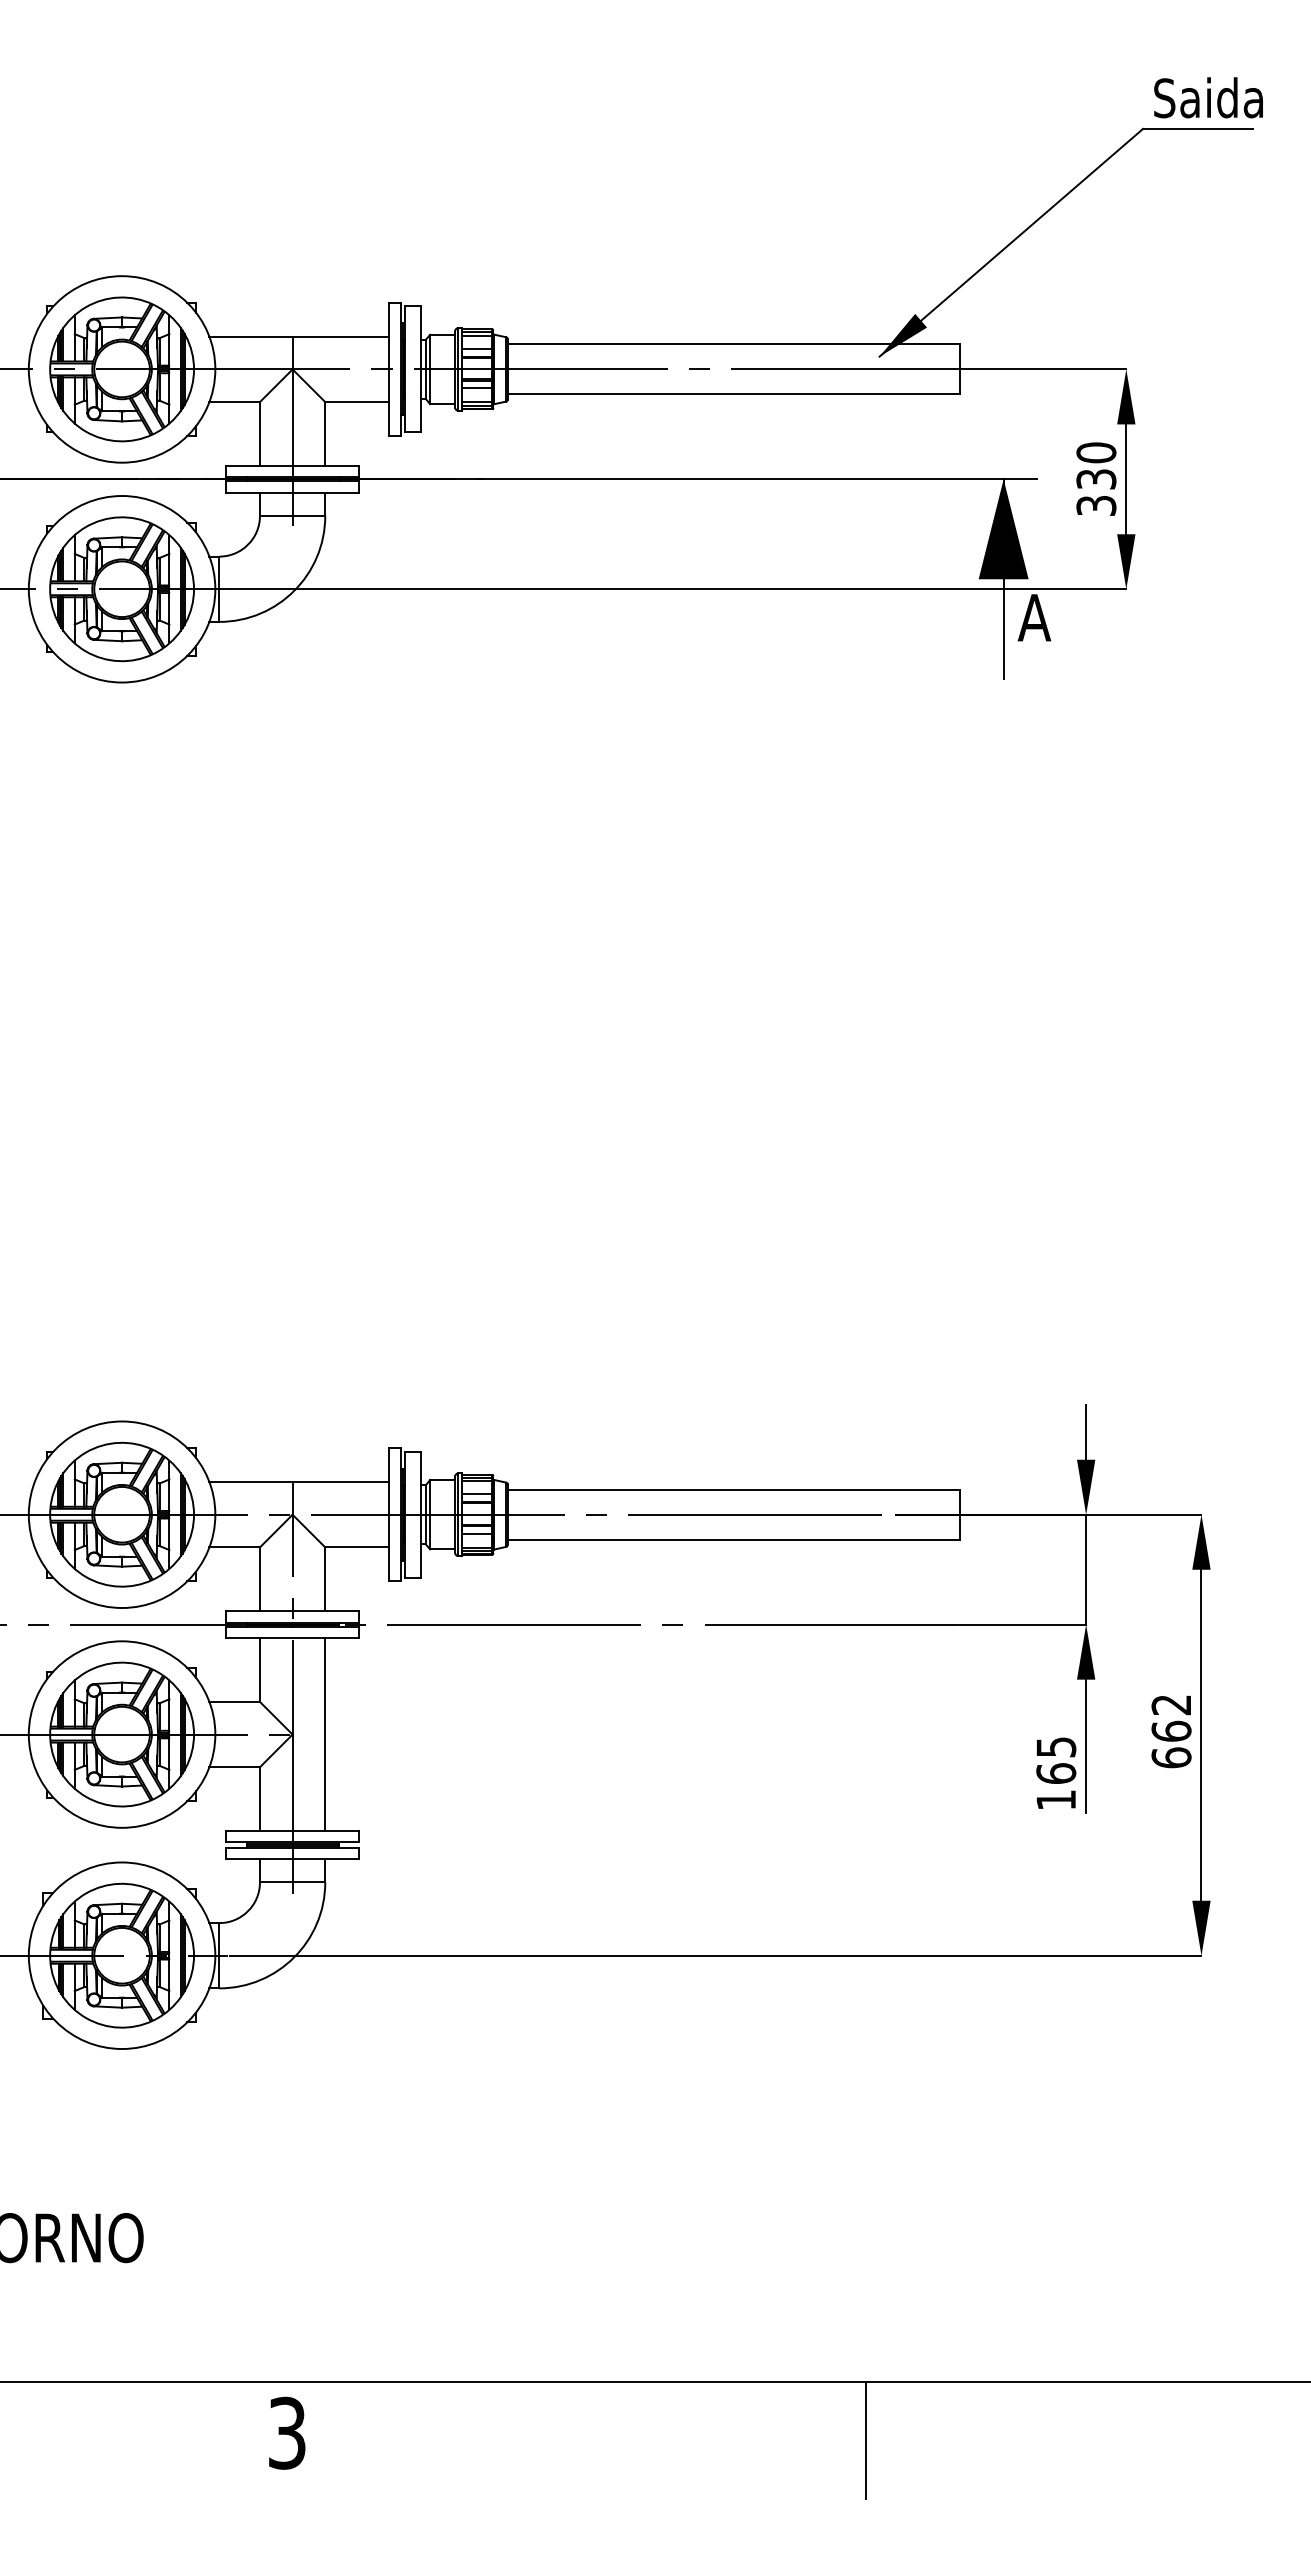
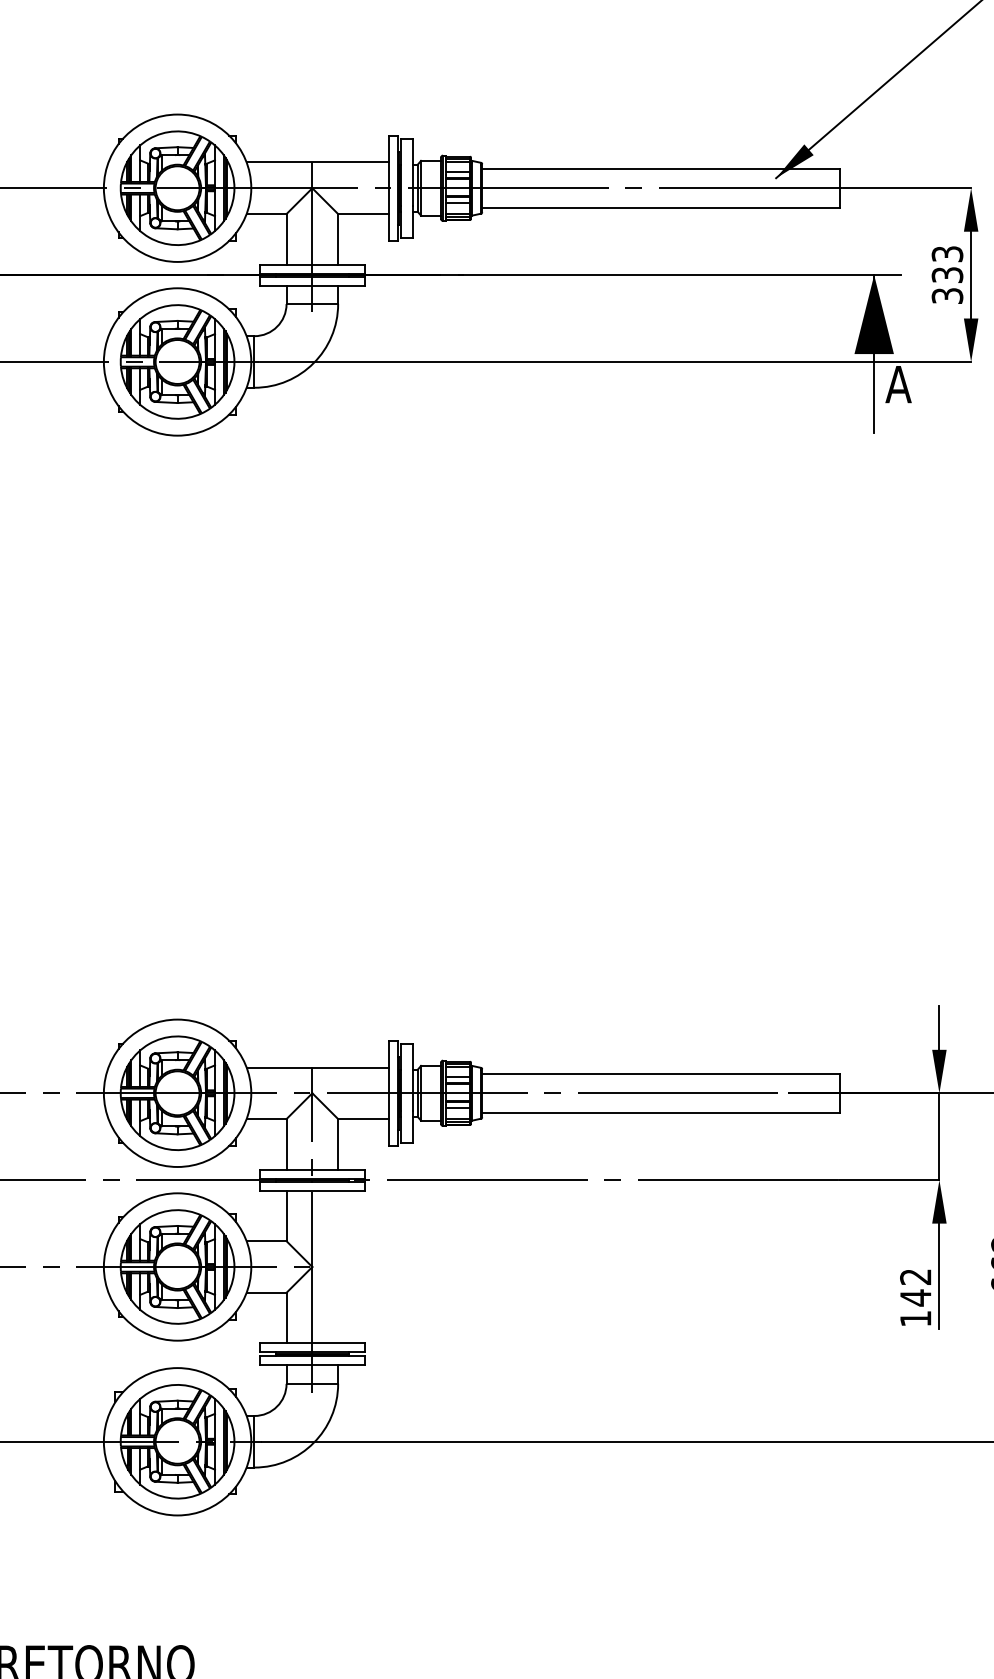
text: (1096, 452) -> (947, 253), 330 -> 333
line: (325, 1734) -> (338, 1266), removed
text: (1056, 1760) -> (915, 1287), 165 -> 142

